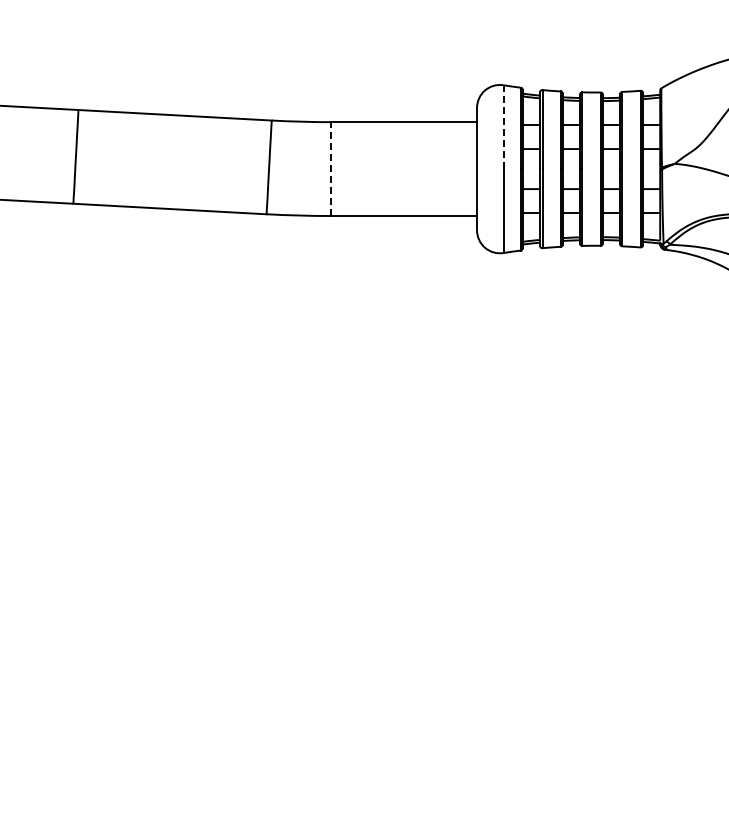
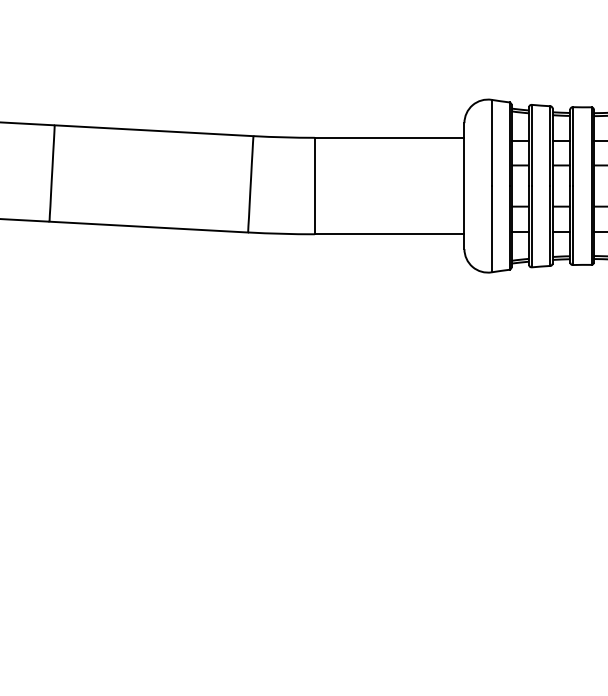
line: (503, 127) -> (491, 143), dashed -> solid
line: (331, 169) -> (314, 186), dashed -> solid

